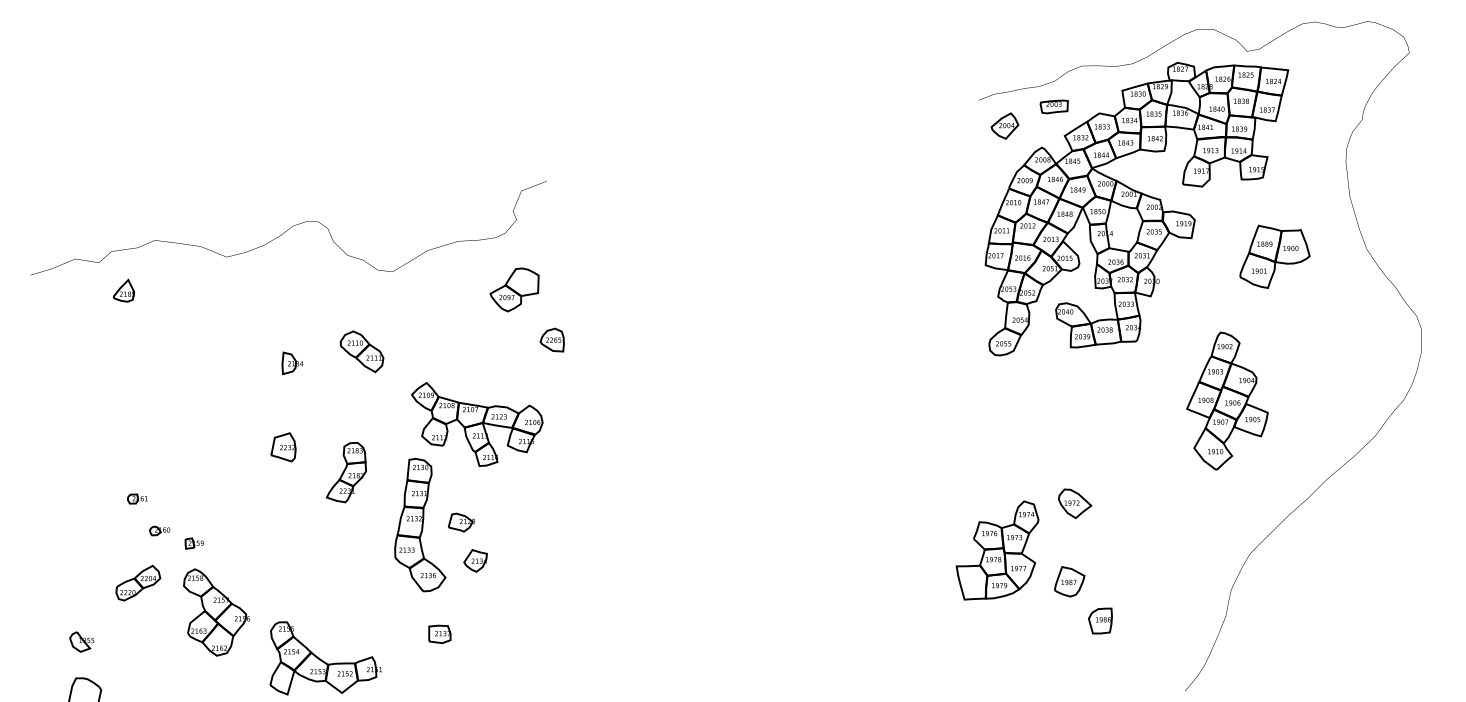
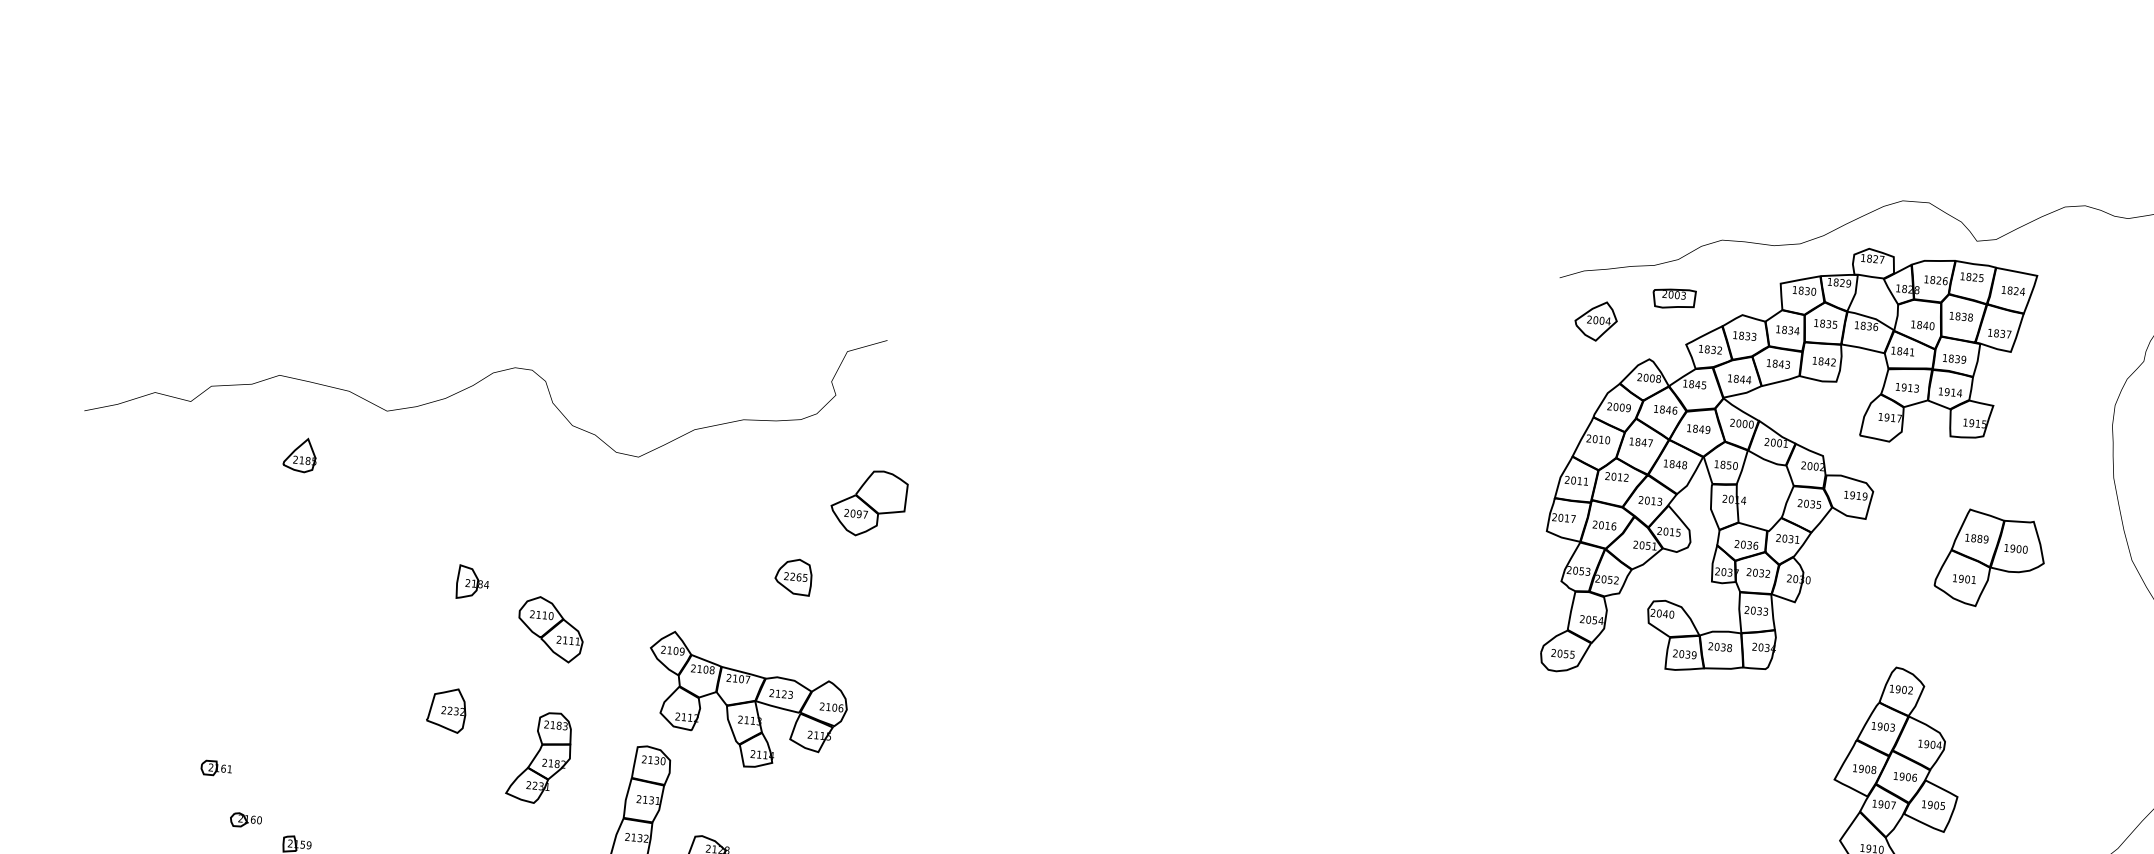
part: (514, 289) -> (868, 502), moved
part: (123, 290) -> (299, 454), moved
part: (551, 339) -> (792, 575), moved
part: (361, 351) -> (550, 628), moved

